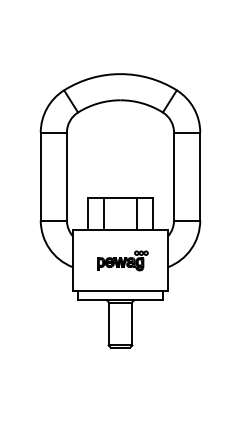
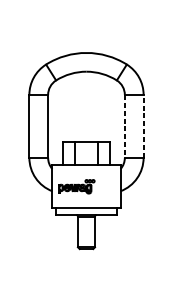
line: (174, 176) -> (125, 126), solid -> dashed
line: (200, 176) -> (143, 126), solid -> dashed
part: (122, 260) -> (76, 186), moved

